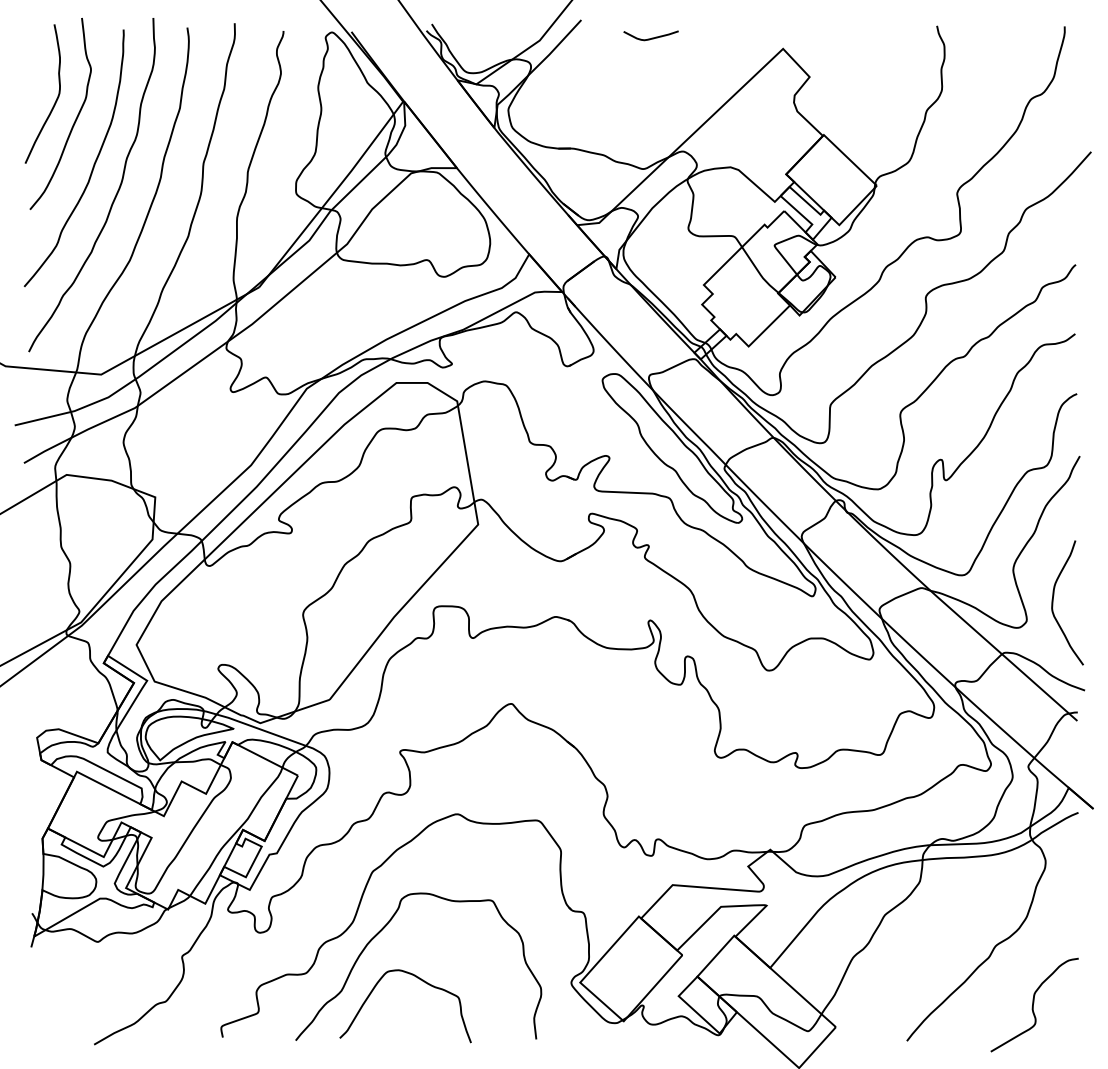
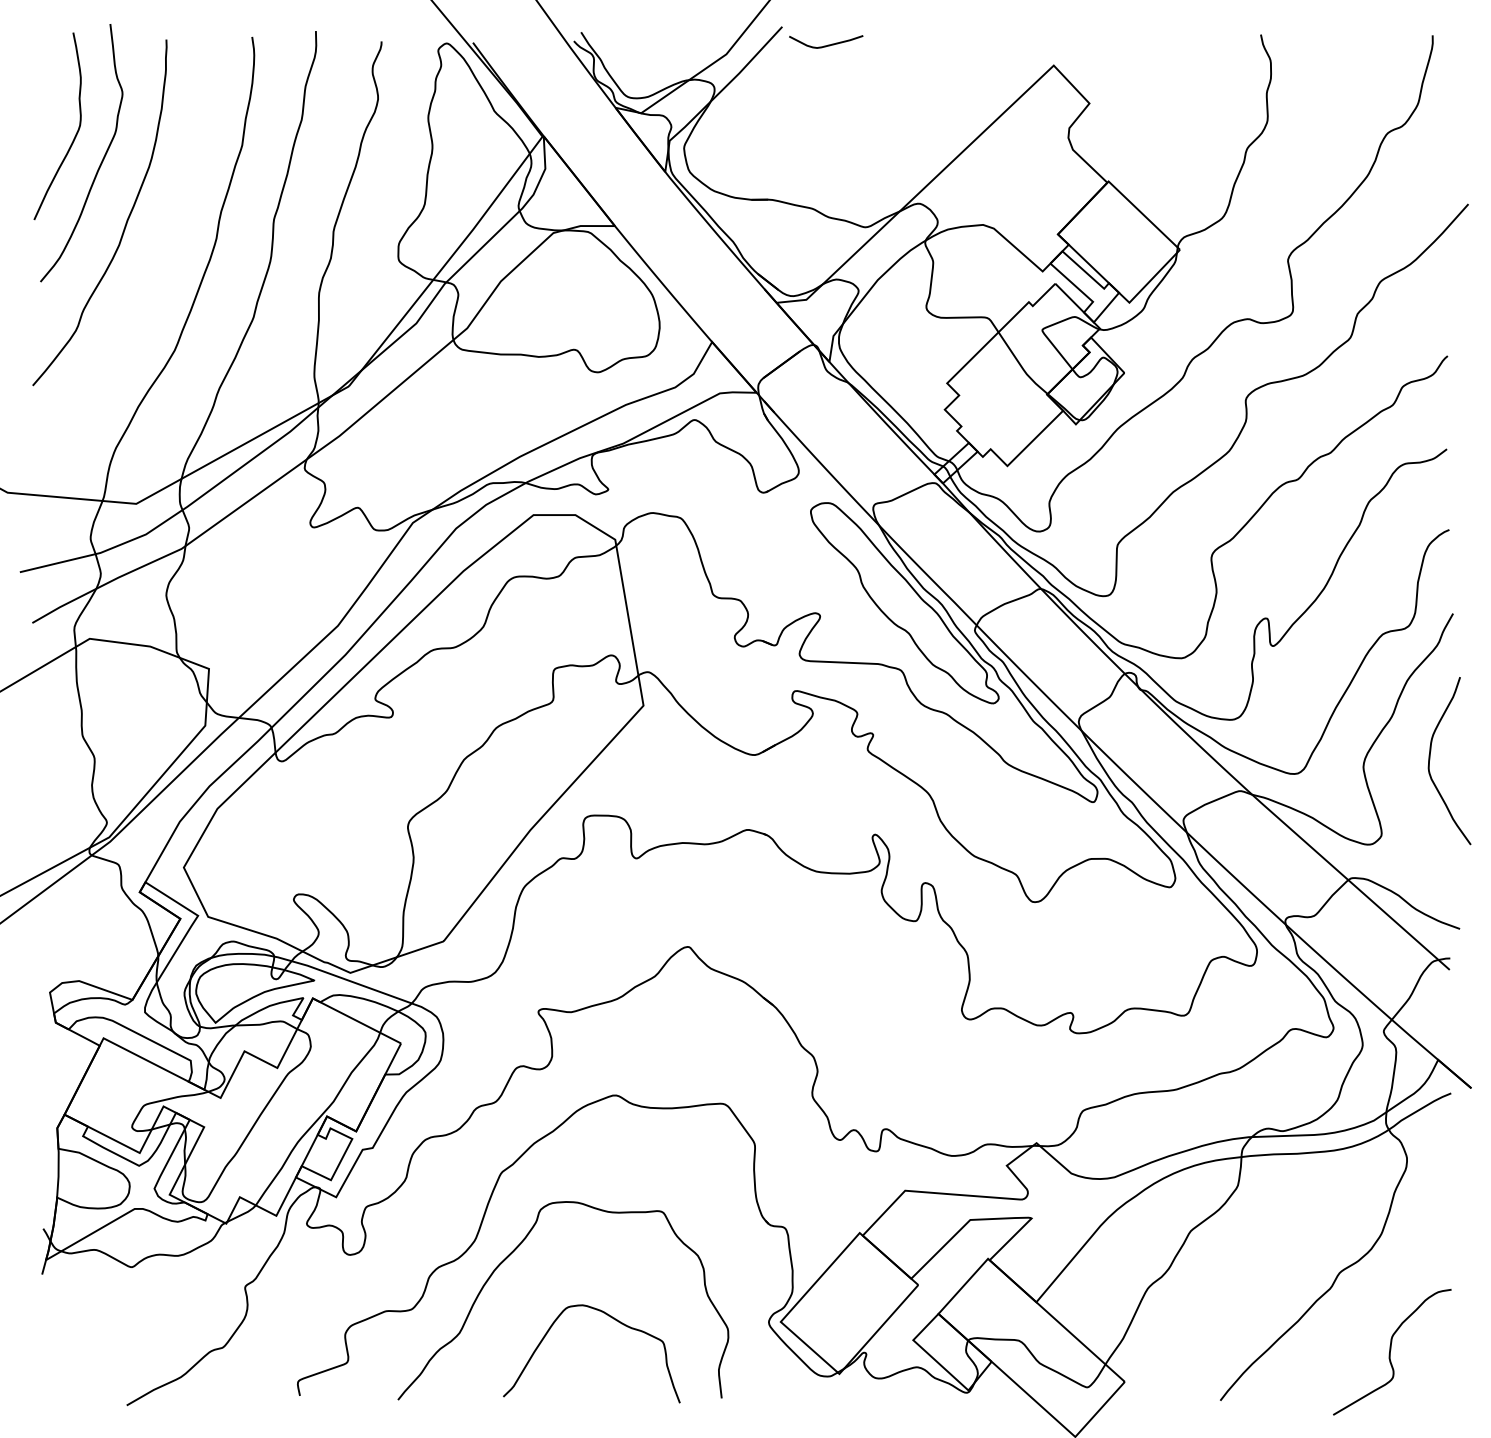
curve: (652, 37) -> (828, 44), moved
curve: (114, 196) -> (154, 264), removed
curve: (1053, 602) -> (1430, 760), moved
curve: (420, 980) -> (611, 1318), moved

